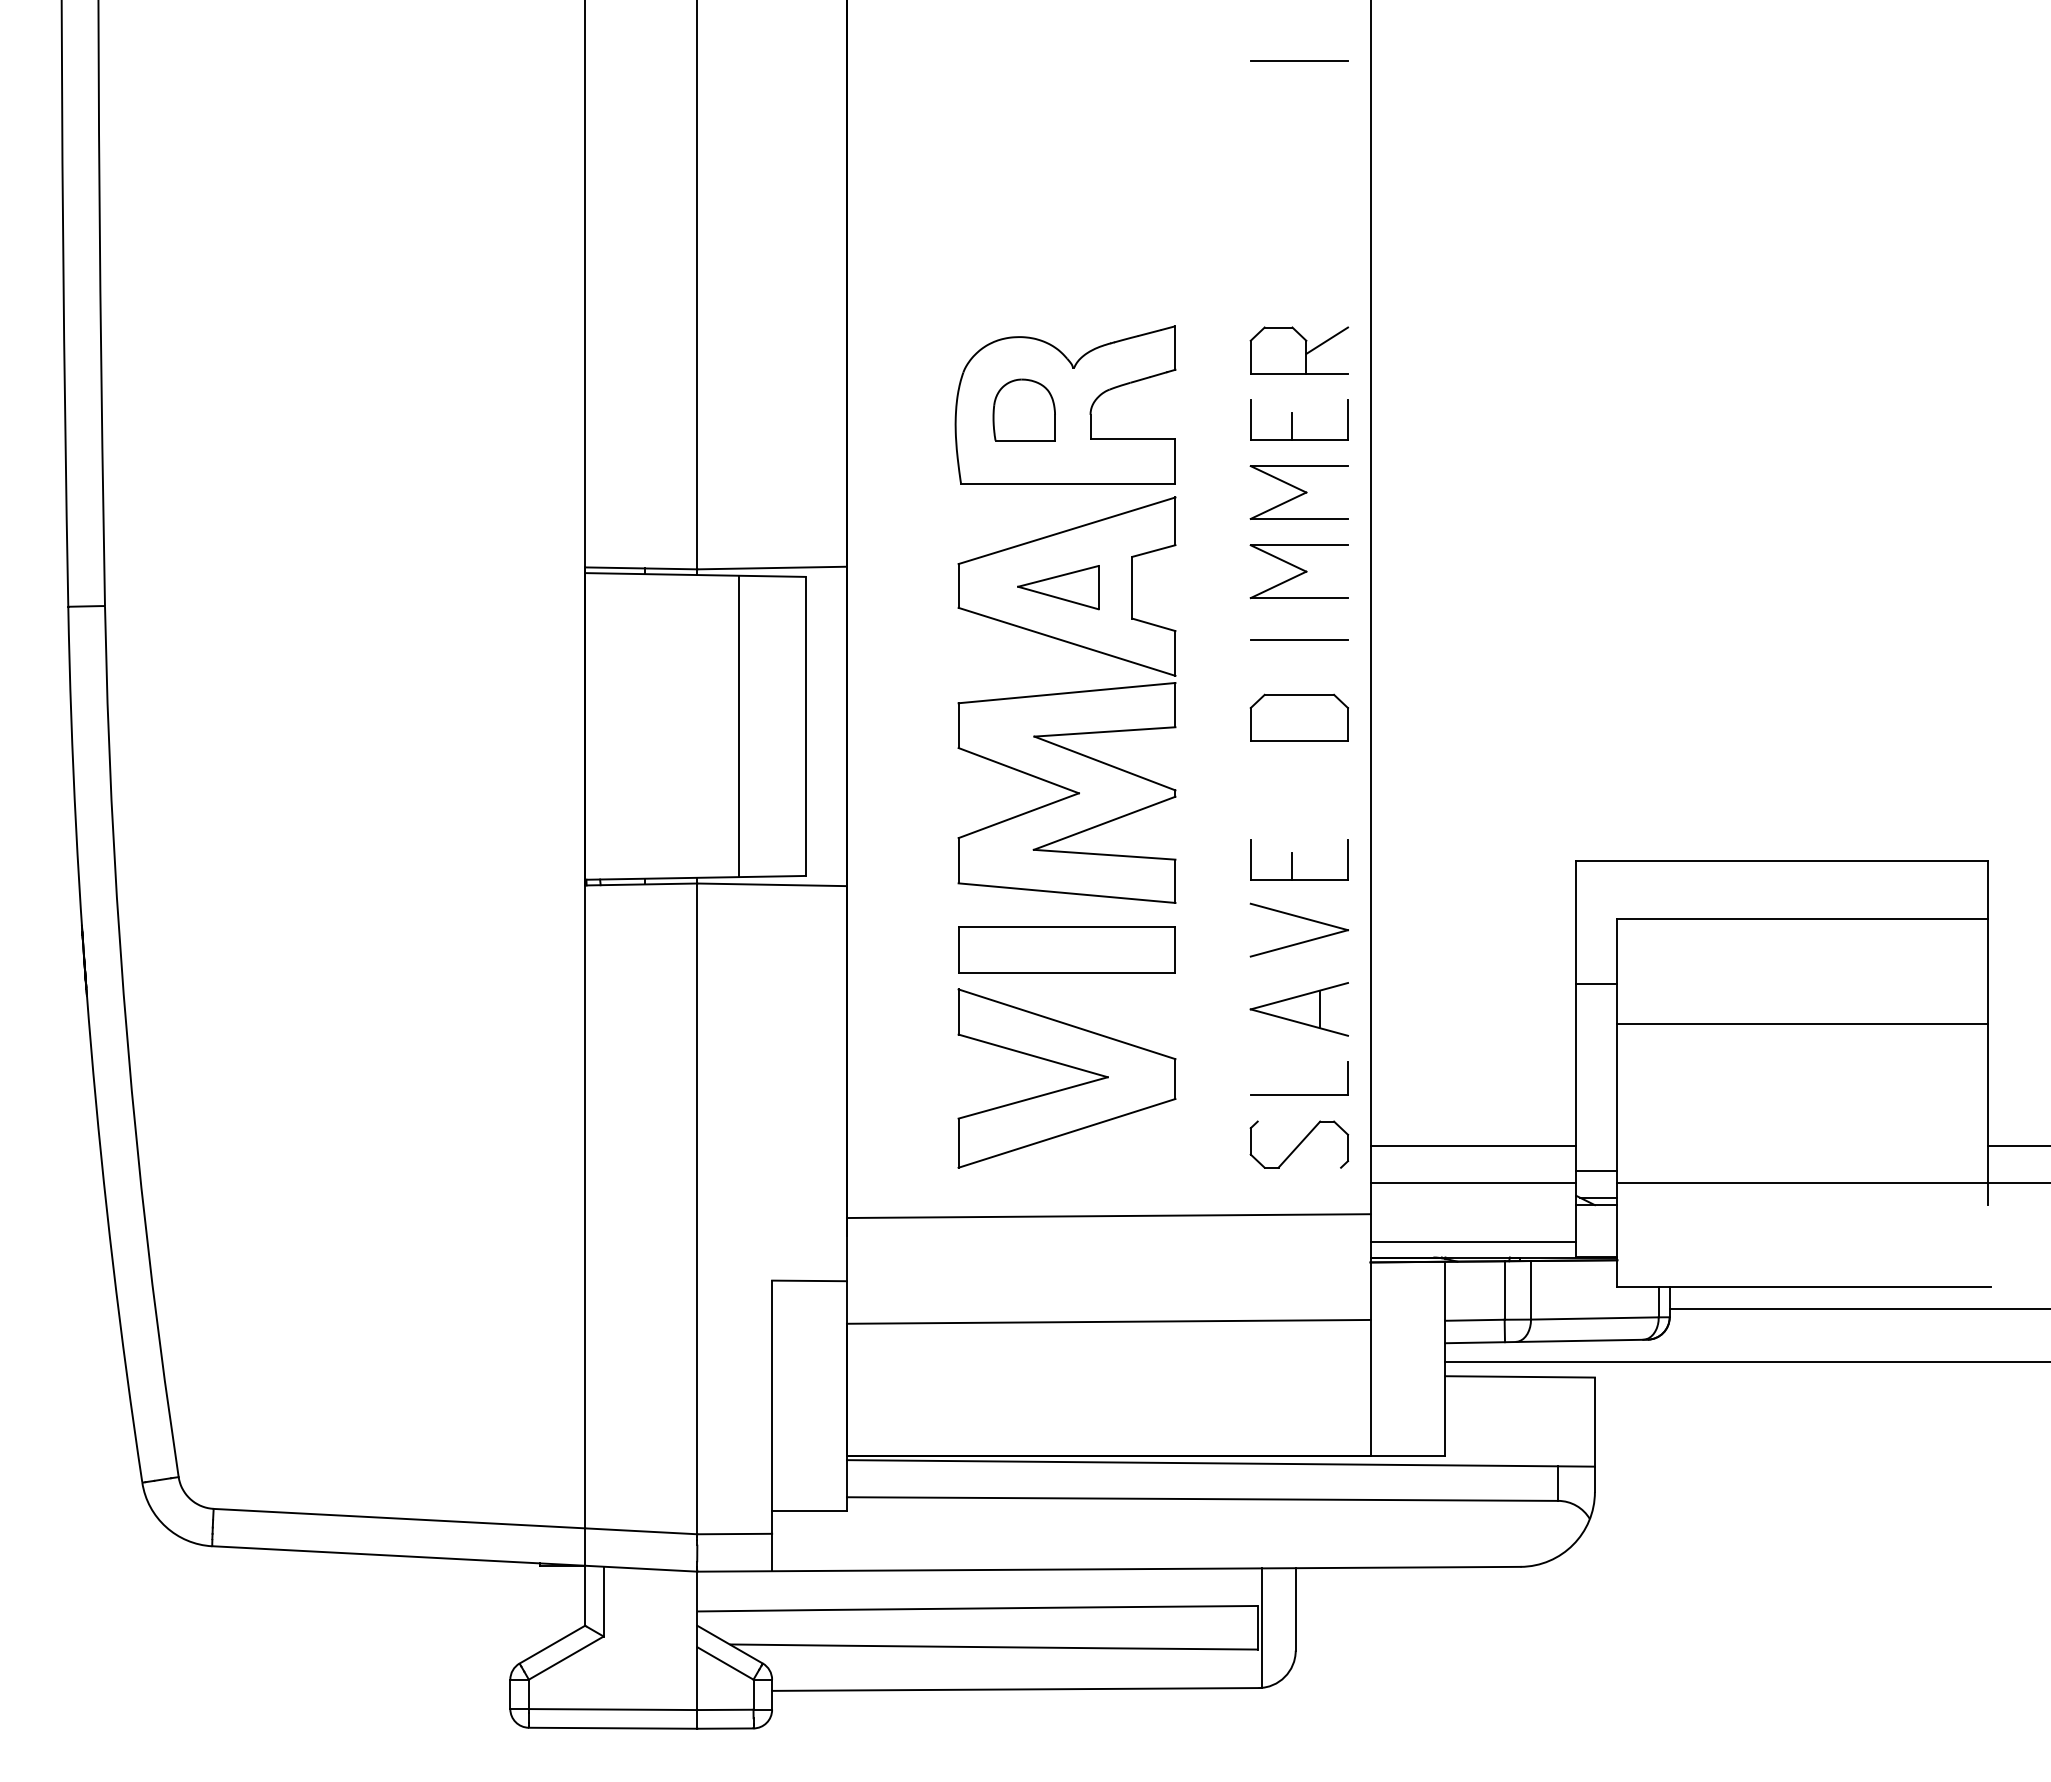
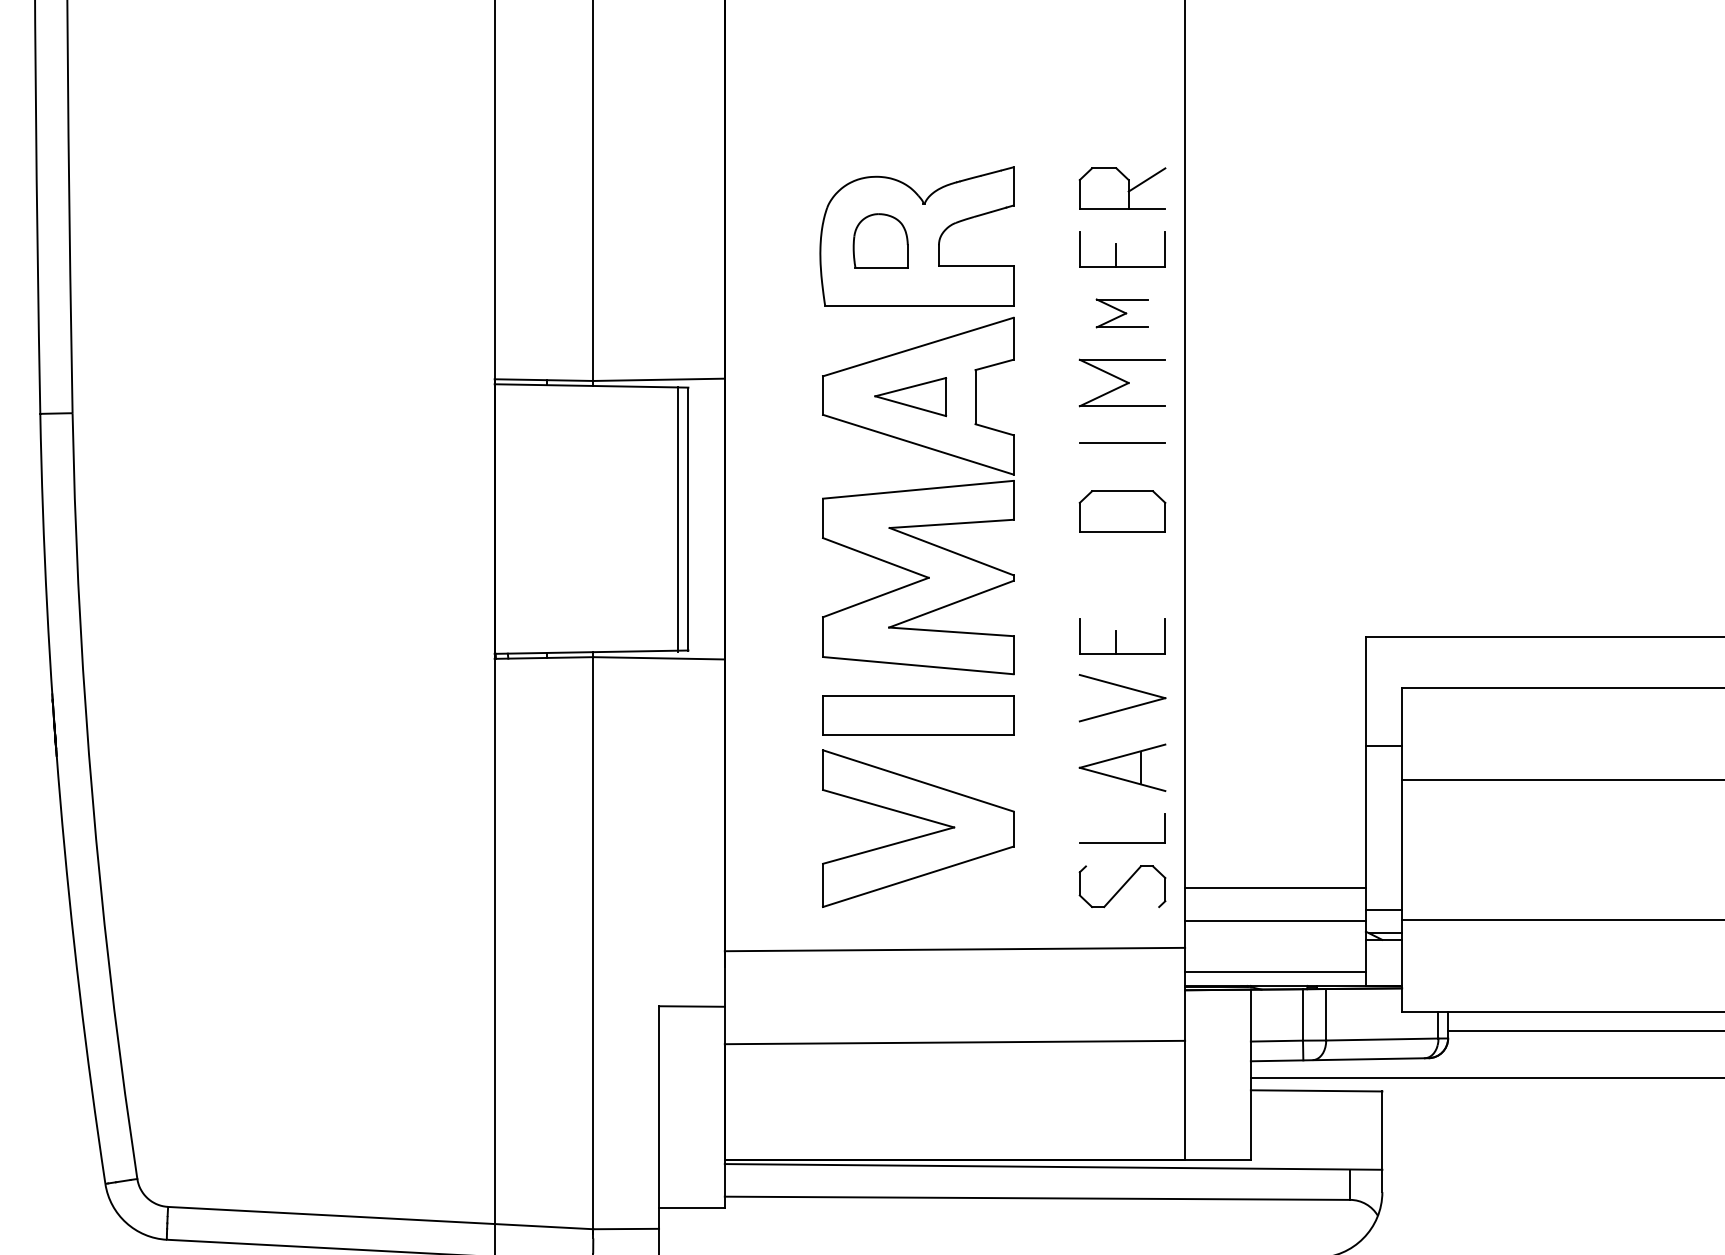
part: (1298, 492) -> (1121, 313), size x0.6
line: (738, 726) -> (677, 519), moved

